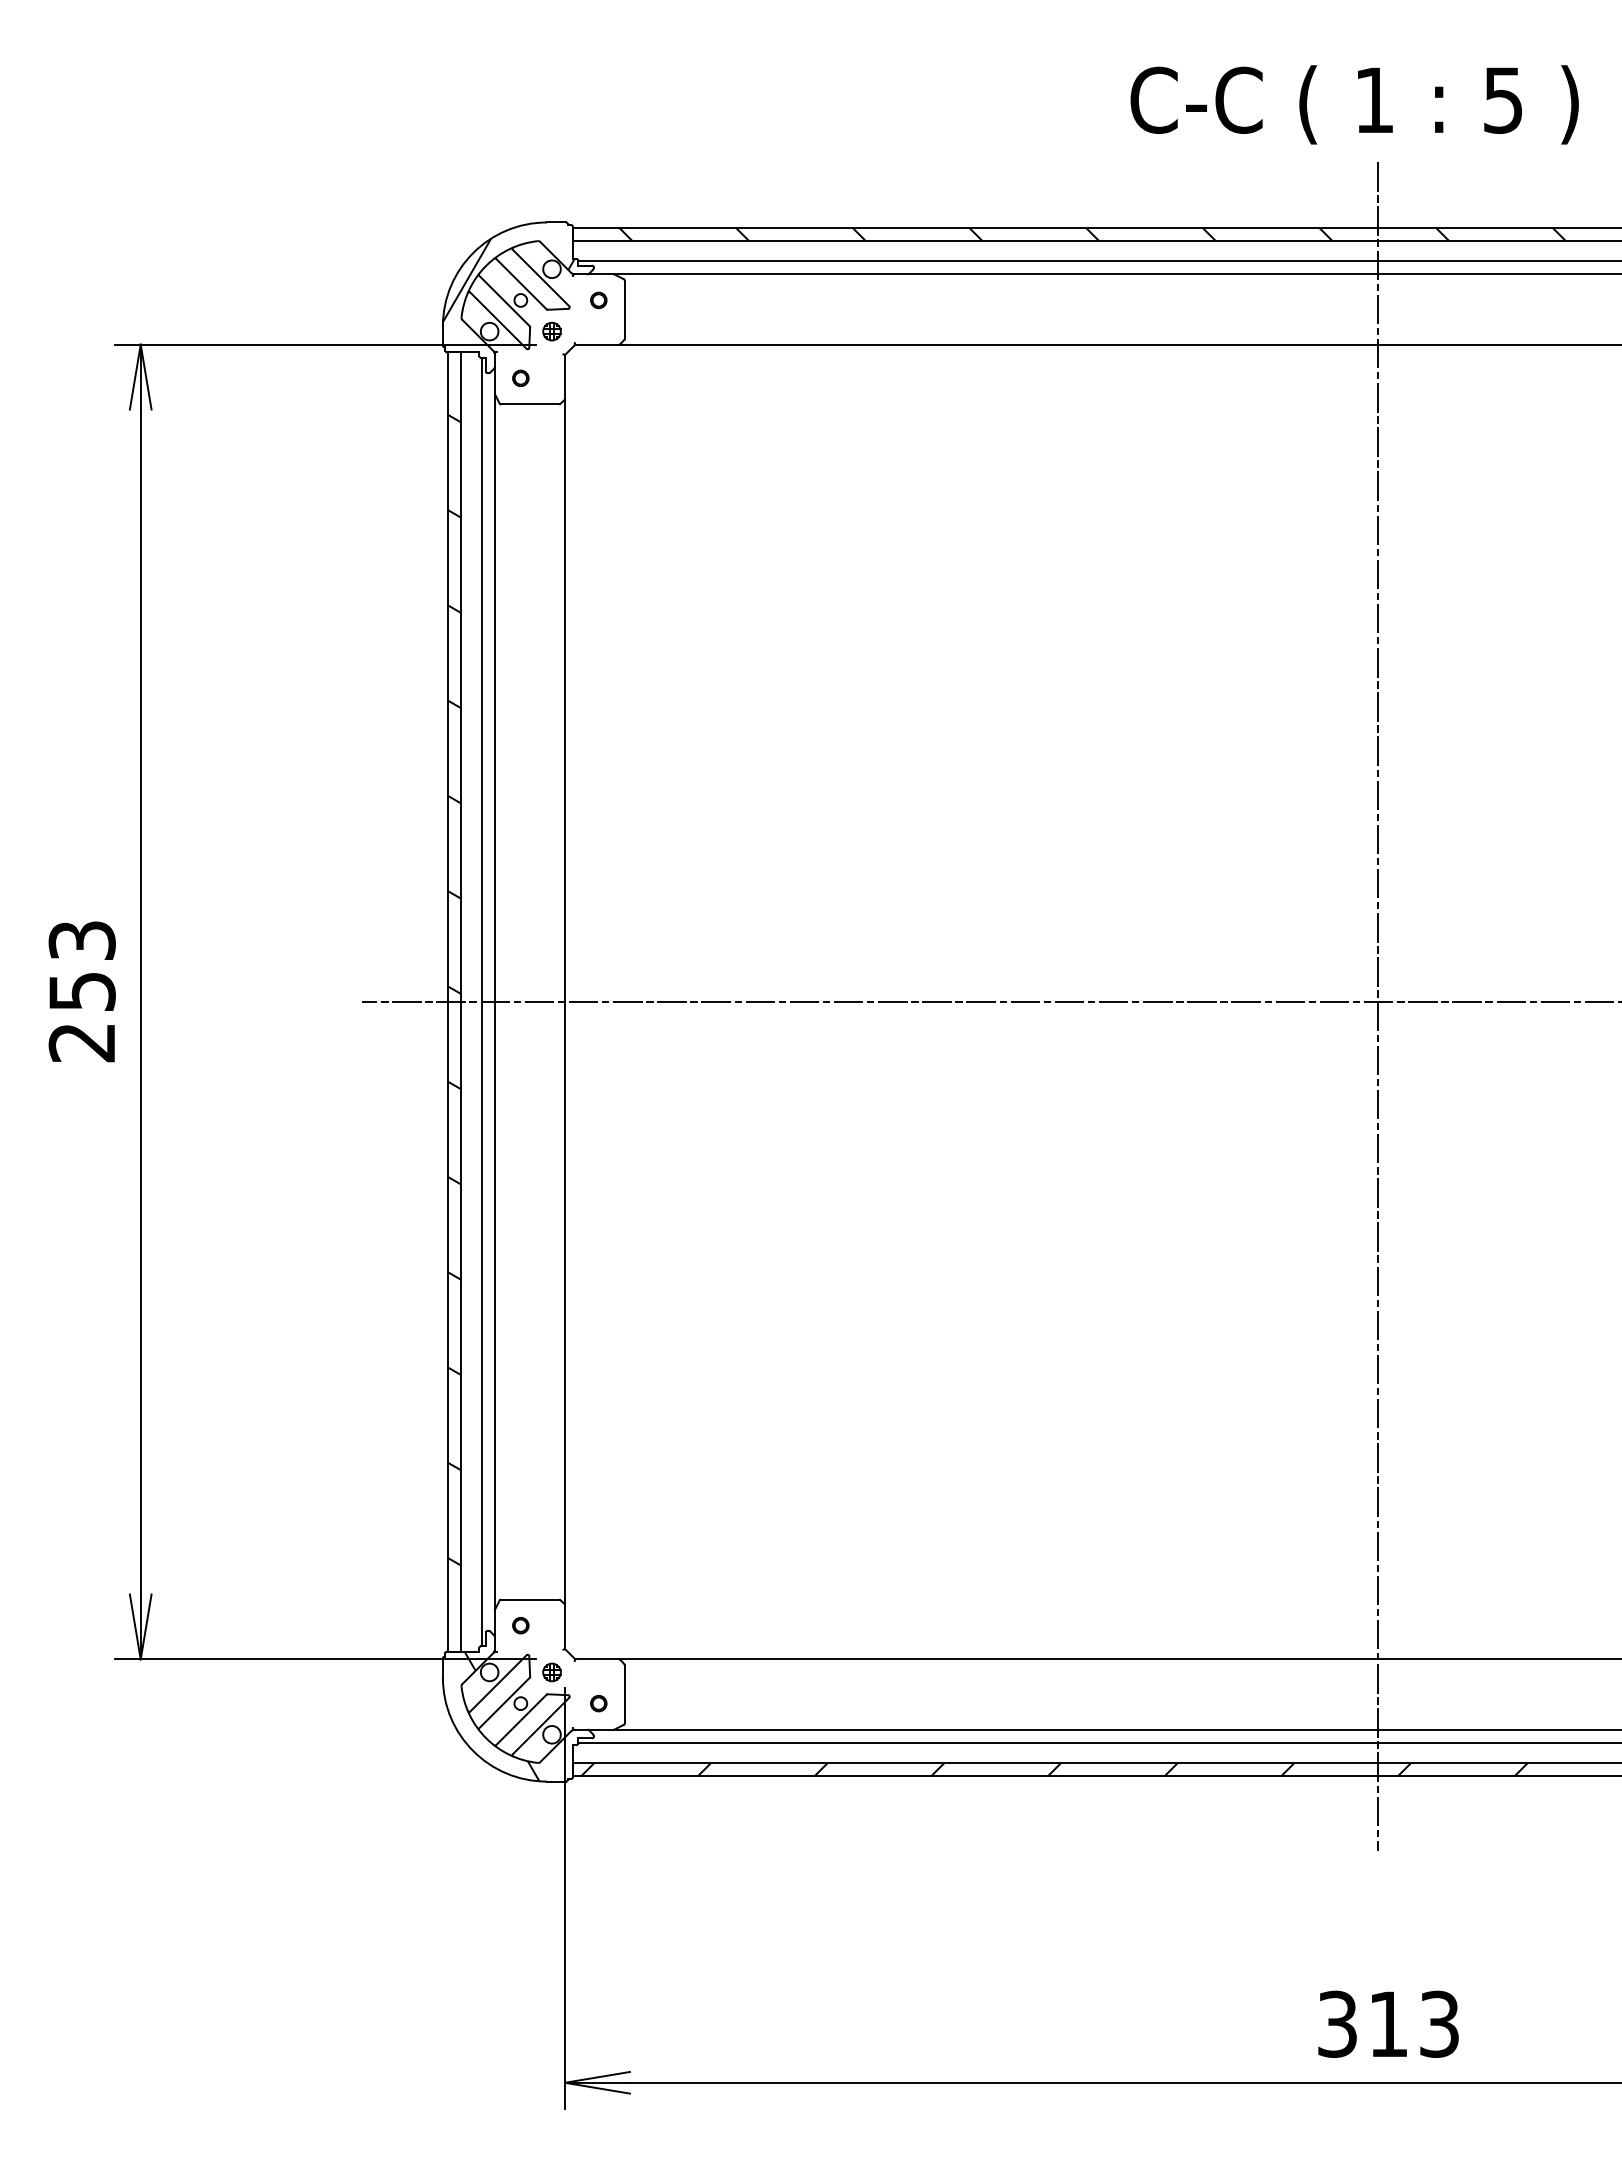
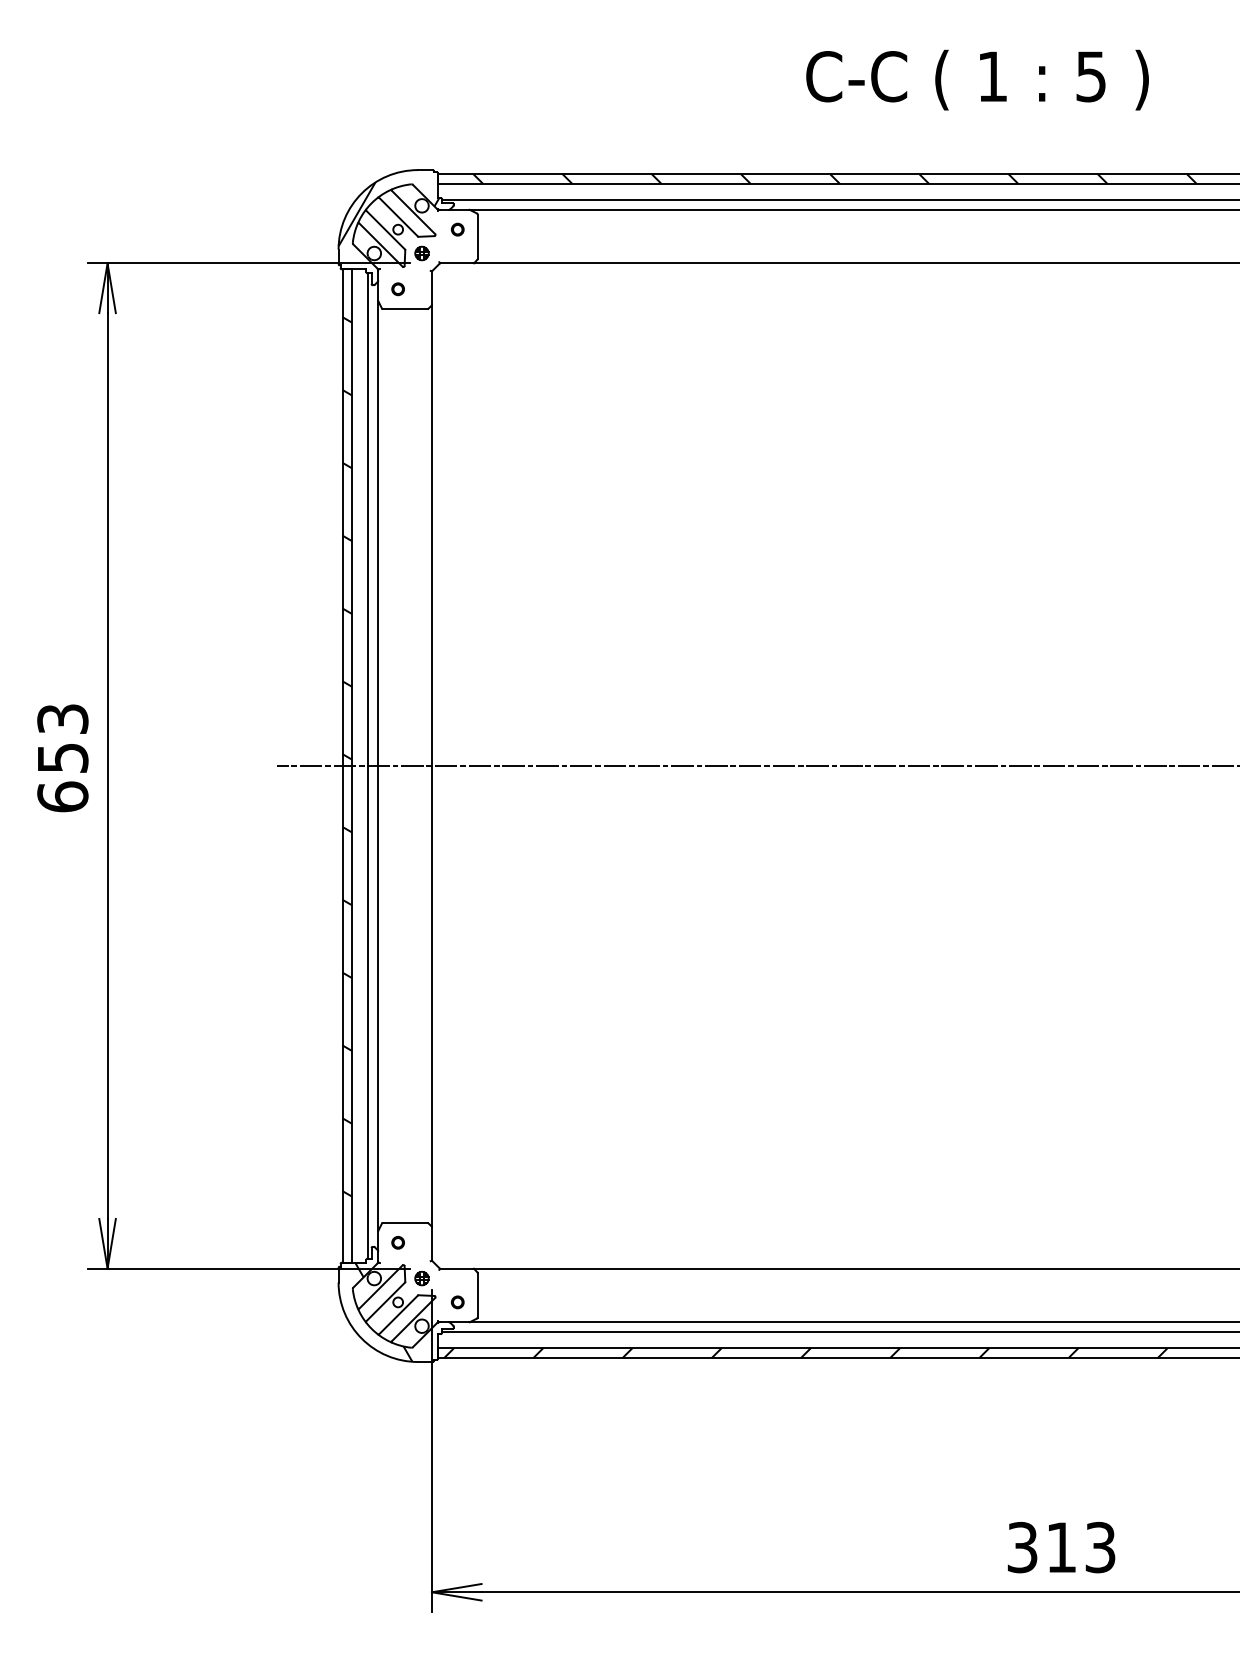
text: (1354, 104) -> (977, 79), moved
line: (1378, 1006) -> (1053, 769), removed
text: (81, 1042) -> (62, 796), 253 -> 653

